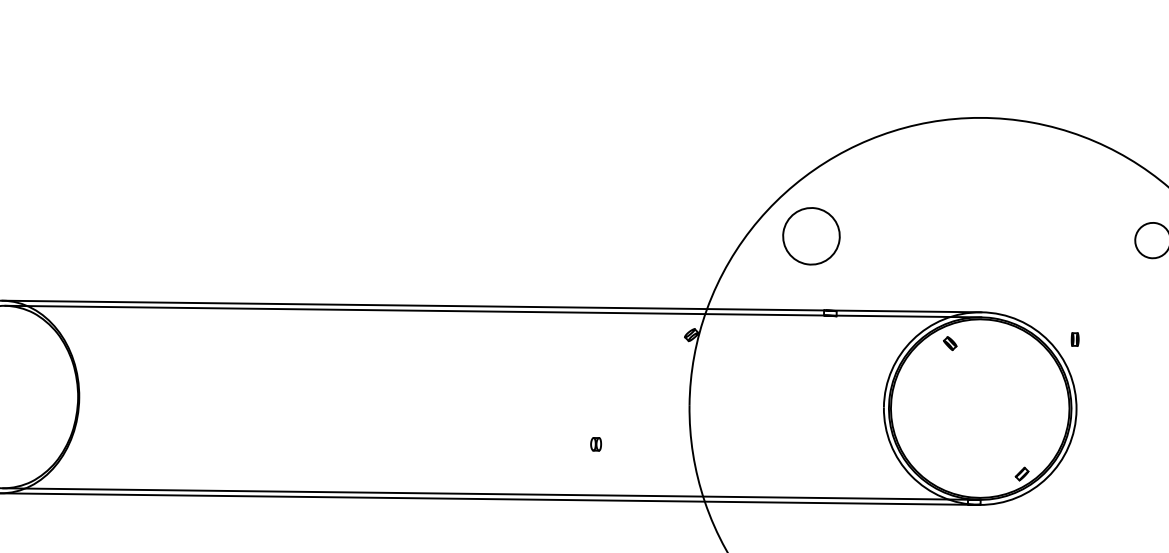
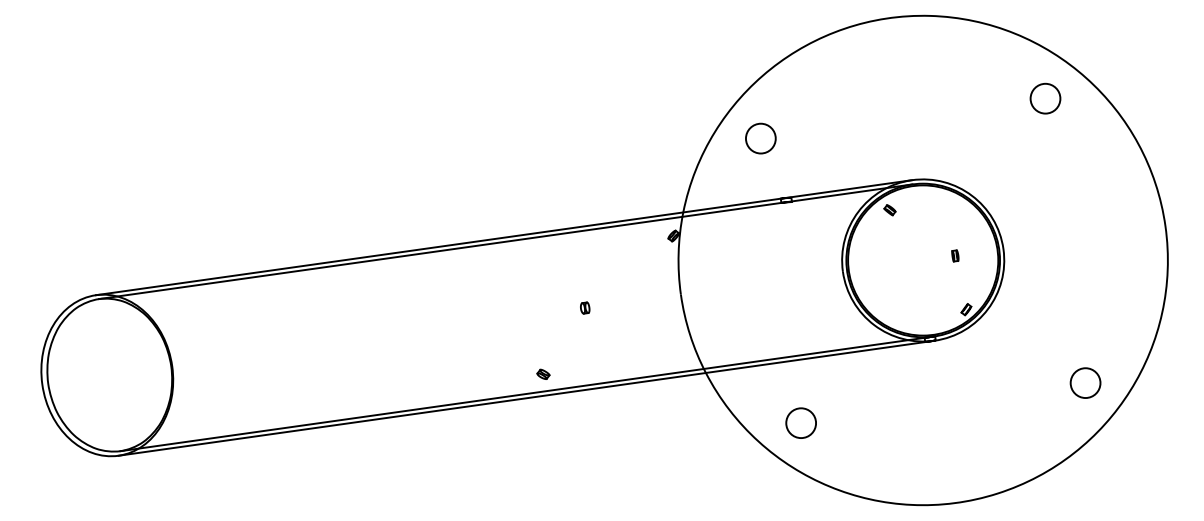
circle: (811, 236) -> (760, 138), size x0.62
part: (1075, 339) -> (955, 255), moved
part: (596, 443) -> (585, 307), moved
part: (513, 473) -> (543, 373), added

